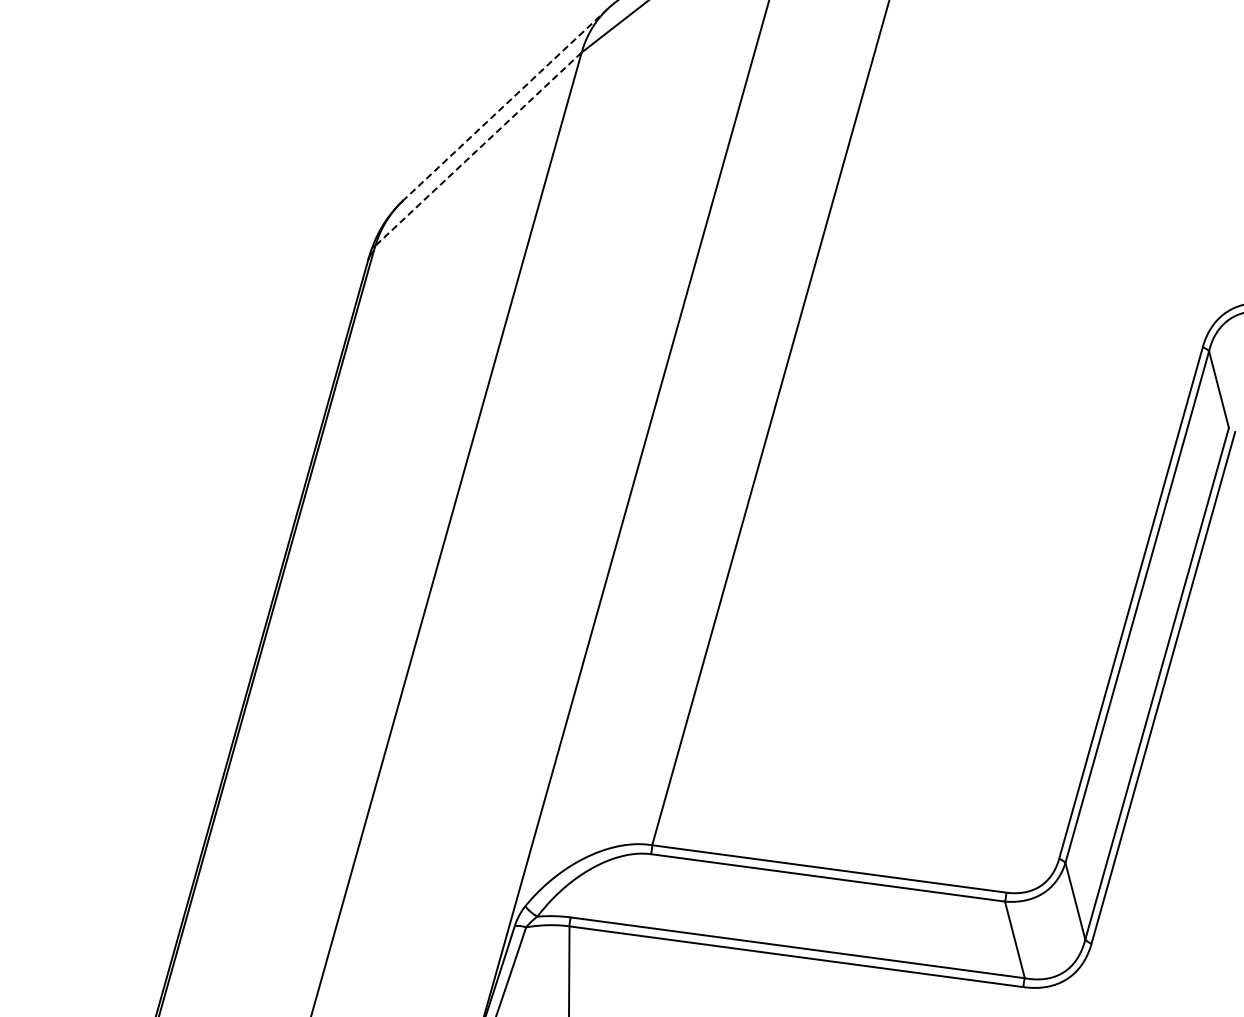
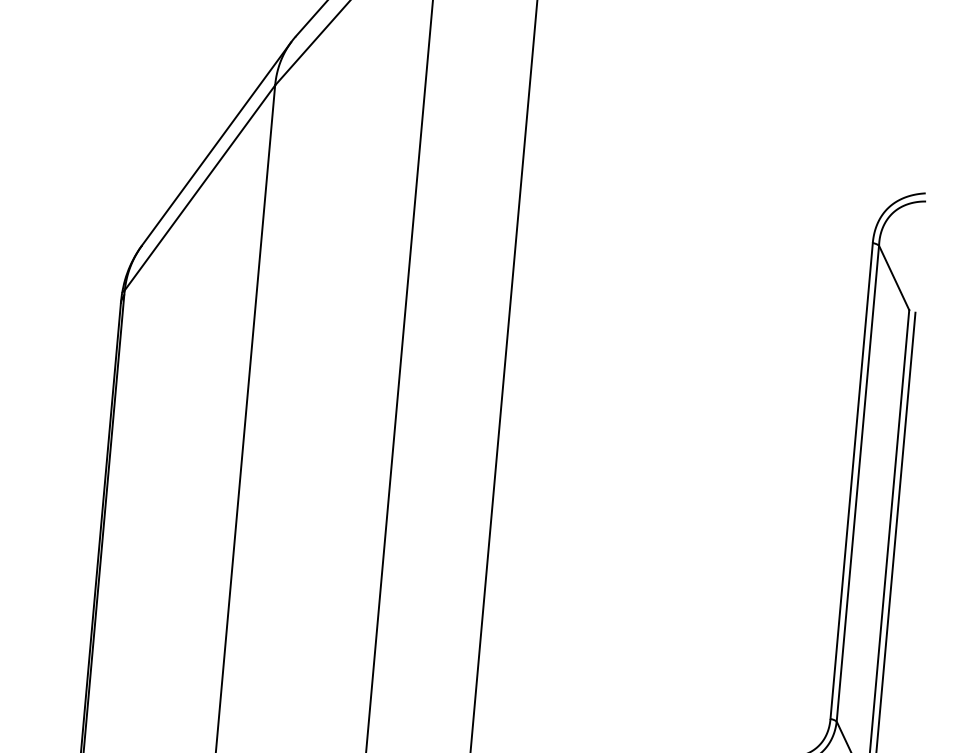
line: (505, 104) -> (216, 143), dashed -> solid
line: (478, 149) -> (200, 188), dashed -> solid

